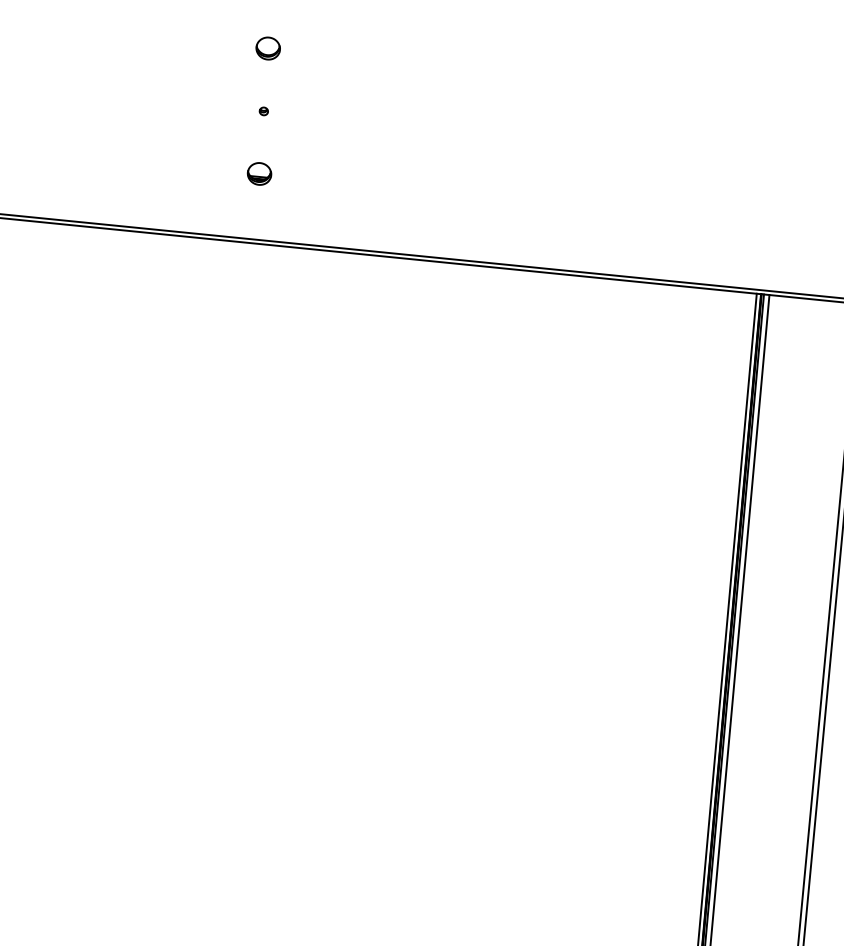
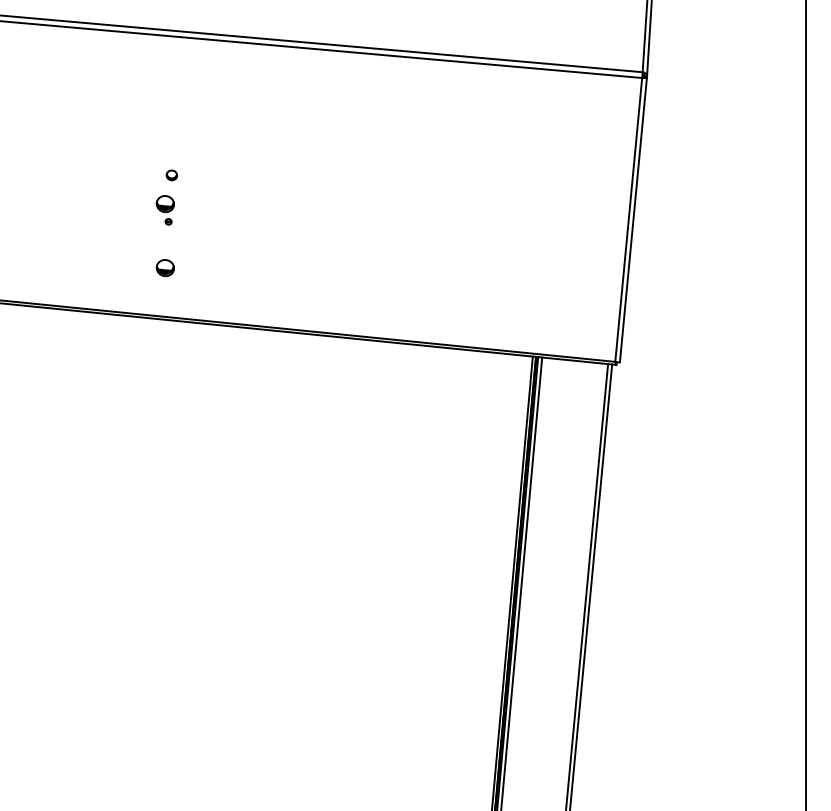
part: (267, 48) -> (171, 175), size x0.6
part: (258, 86) -> (164, 203), added

